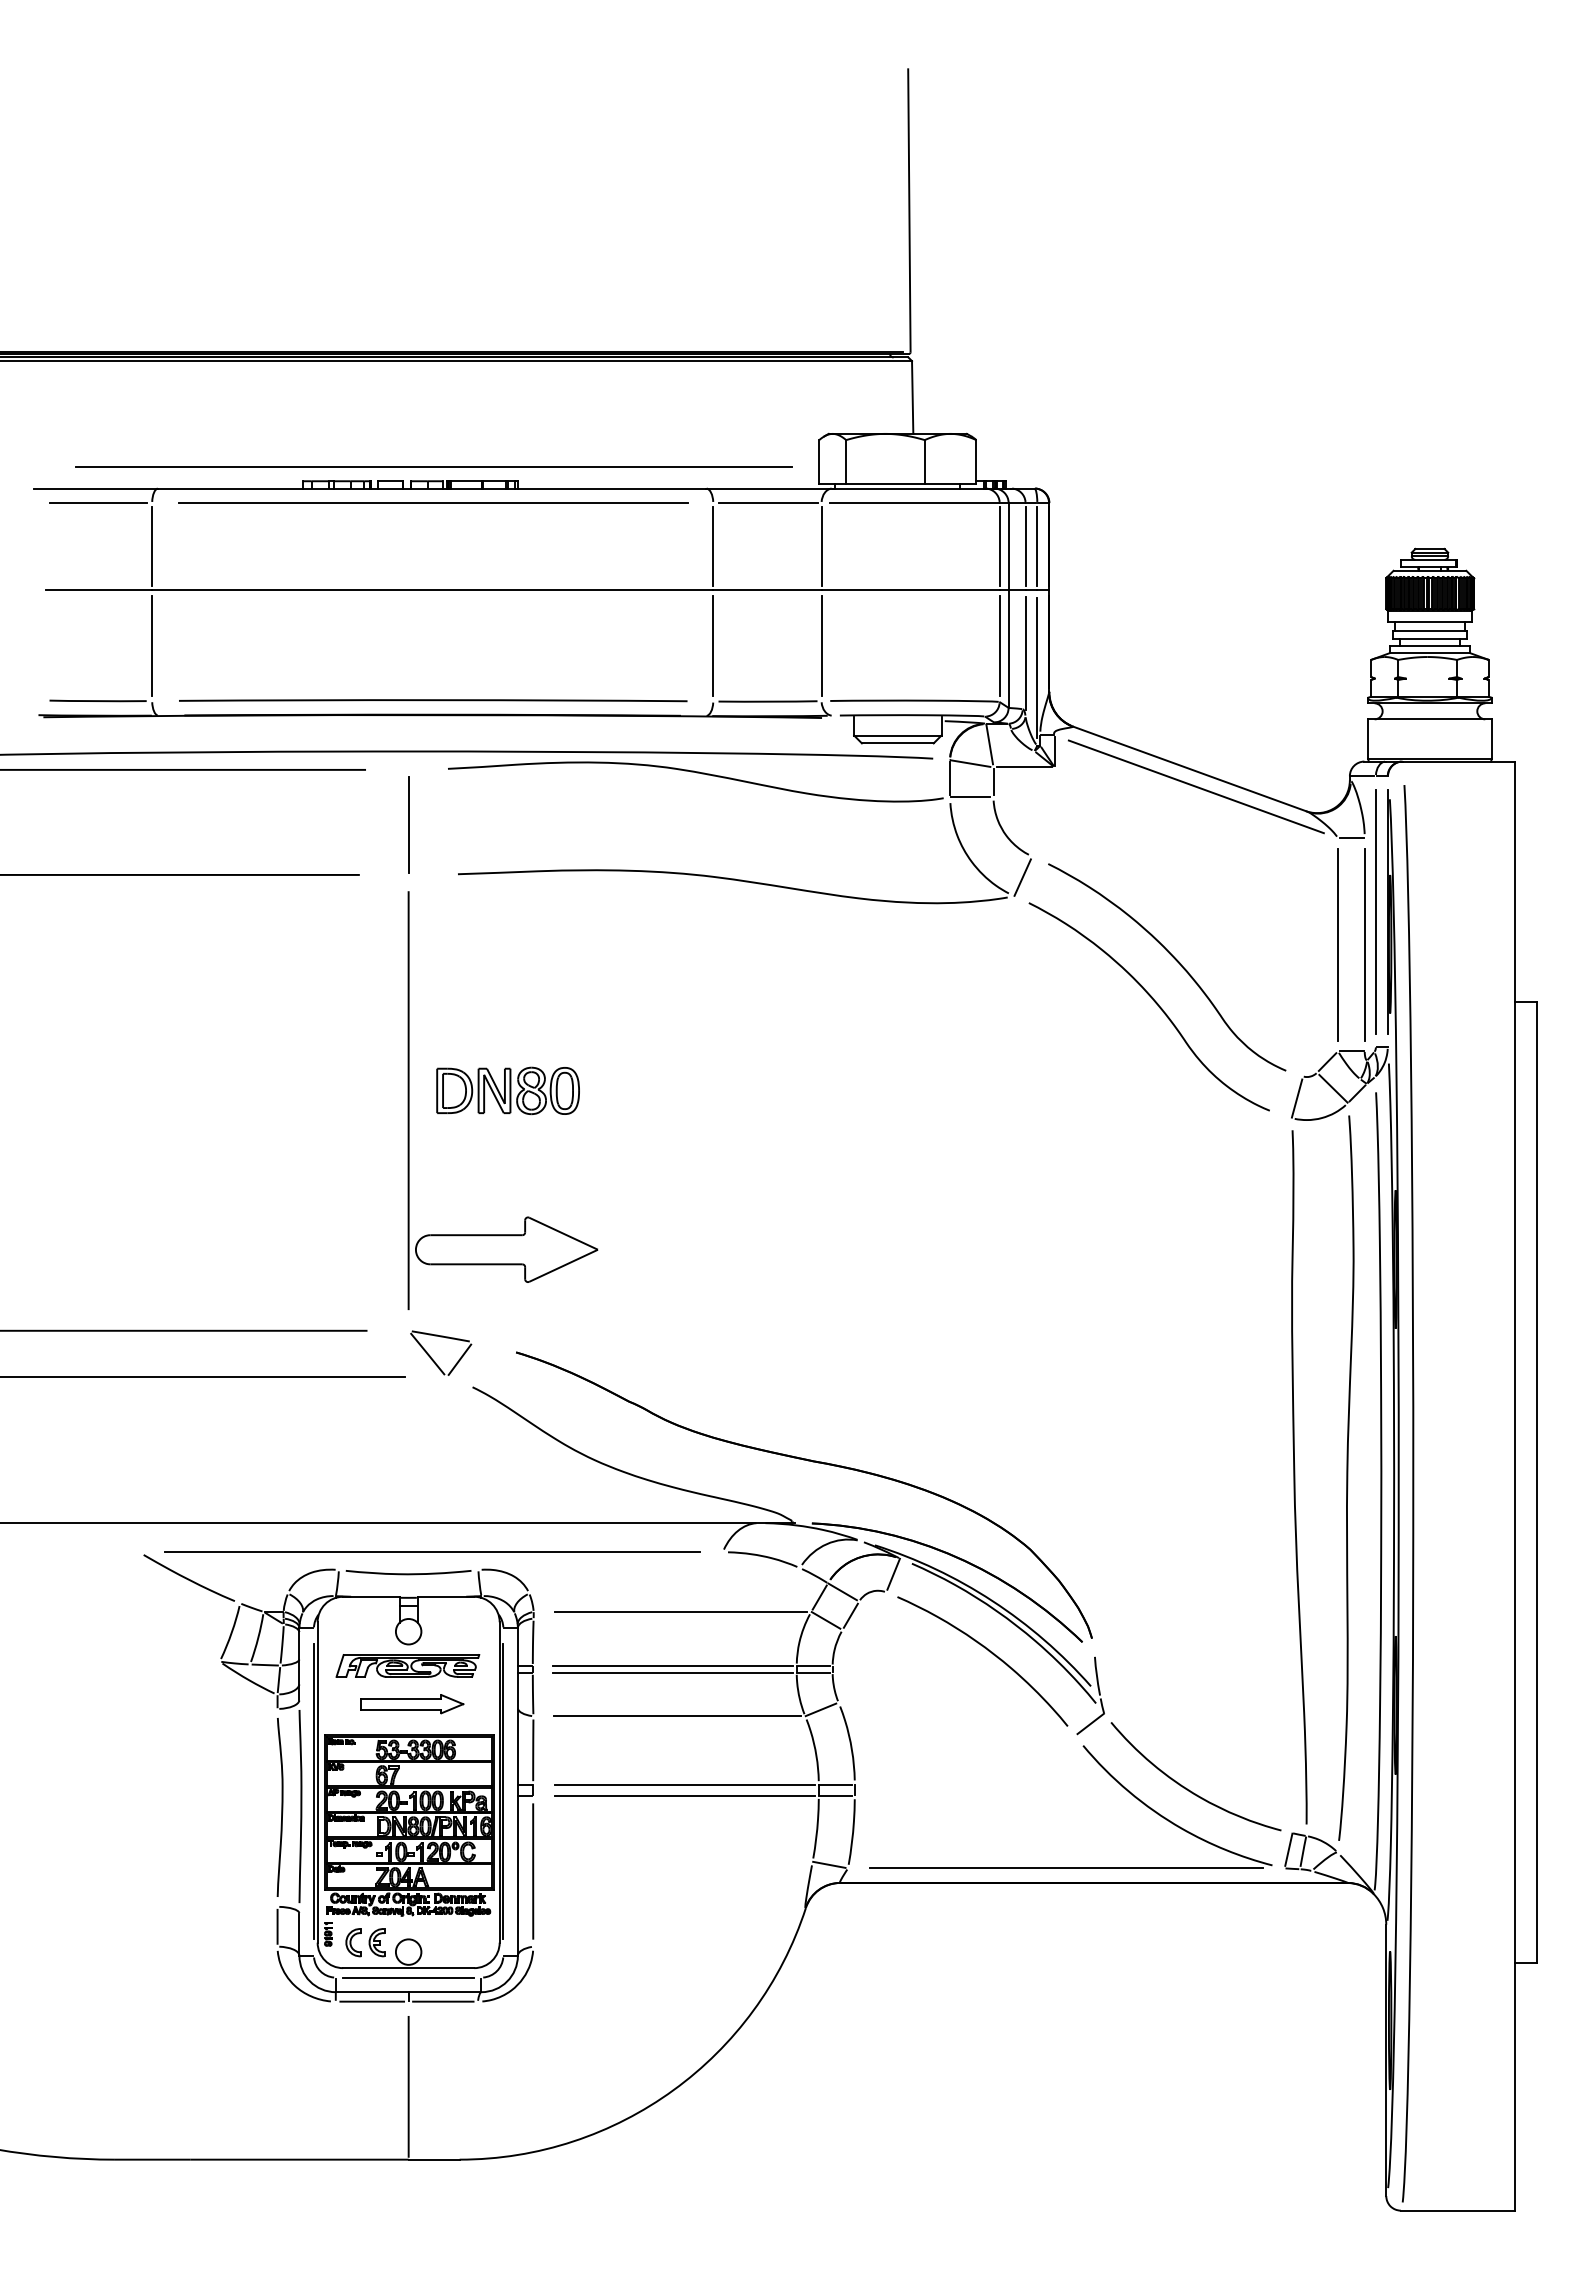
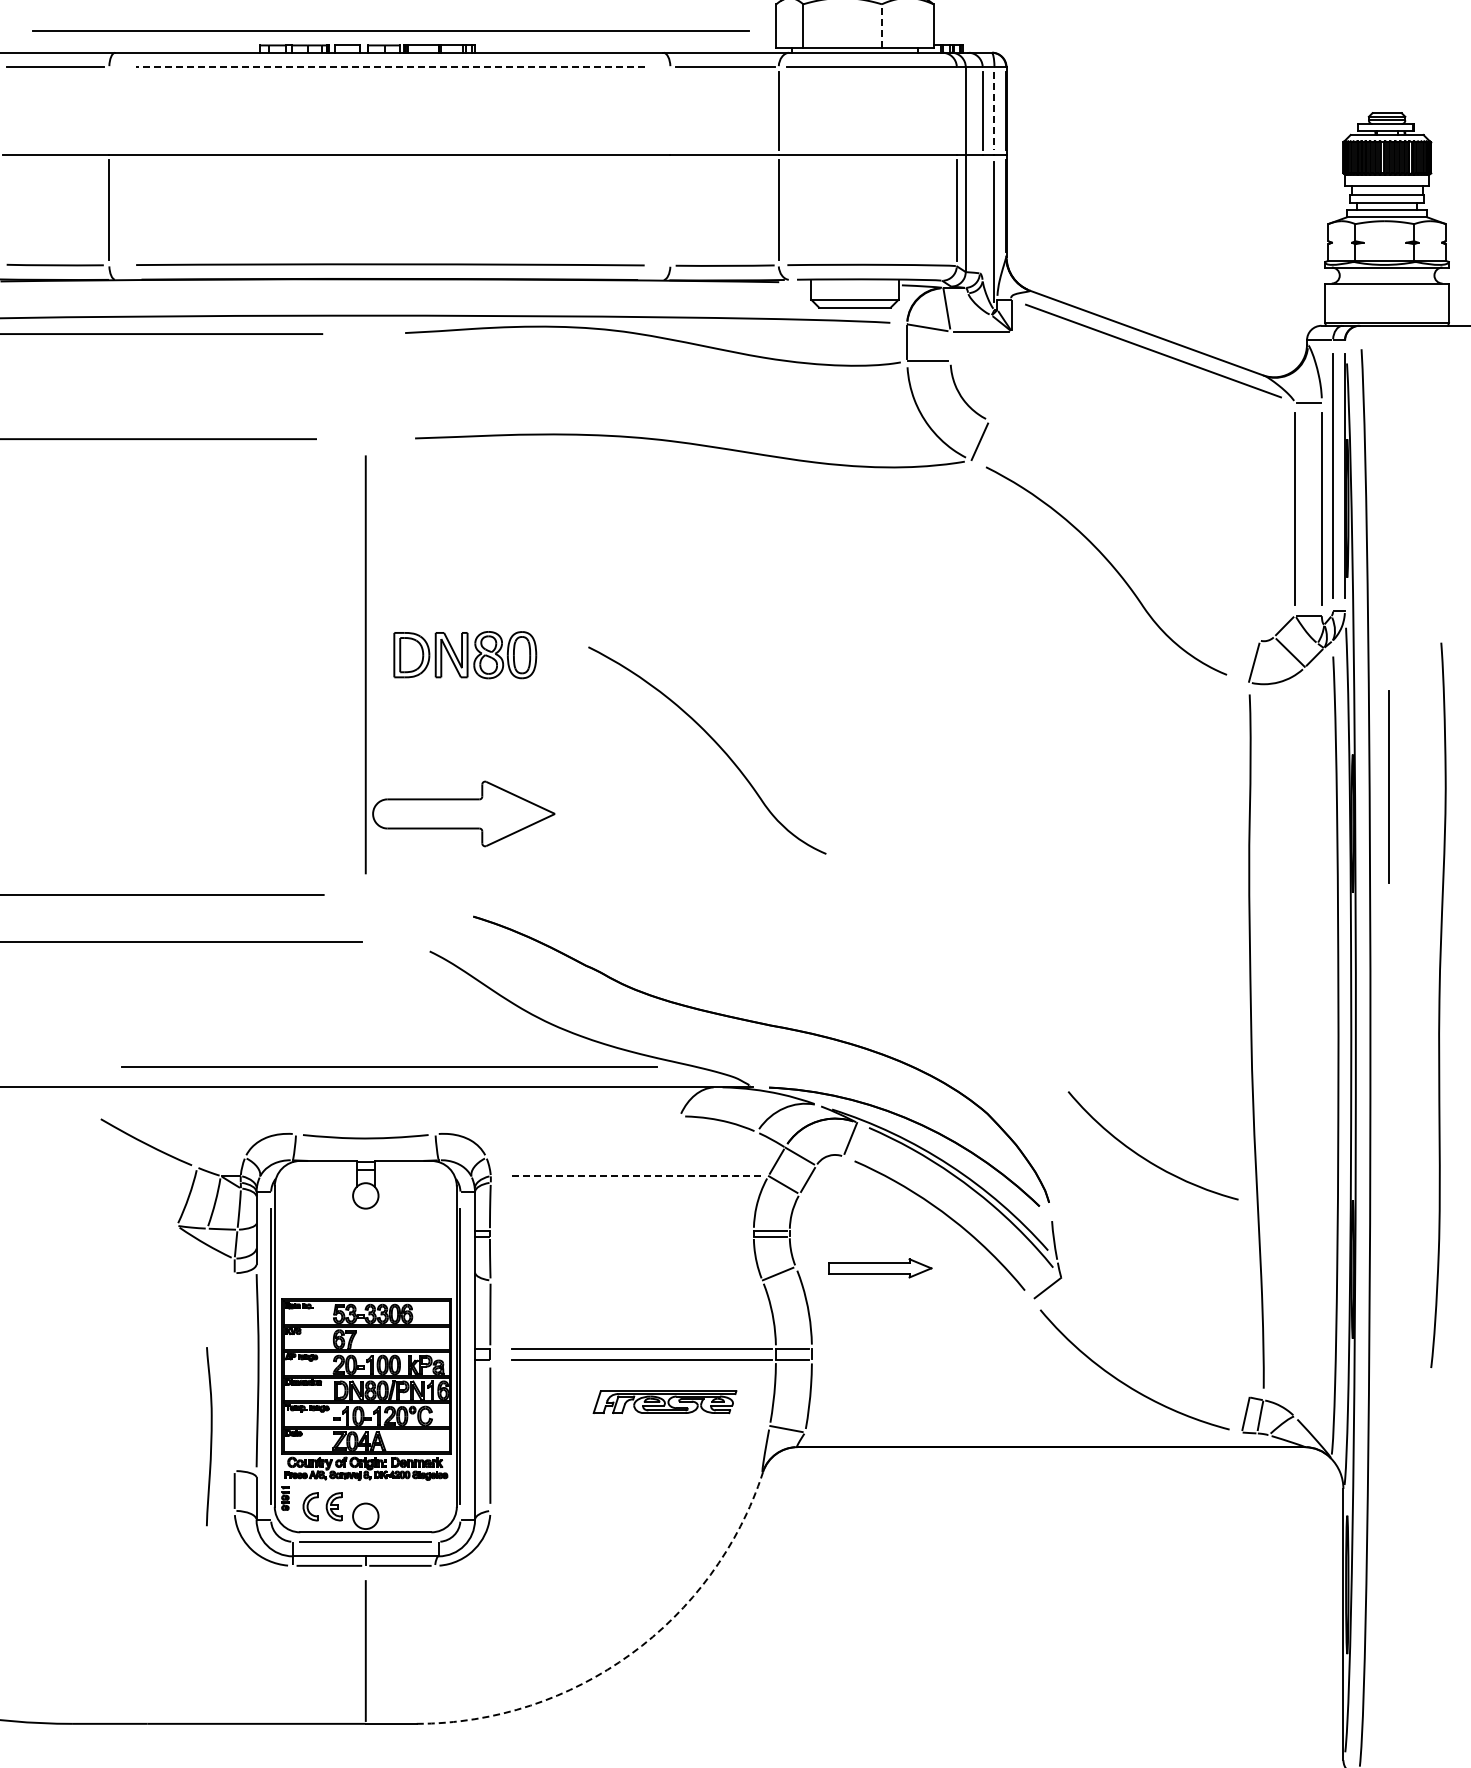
line: (924, 461) -> (881, 25), solid -> dashed
line: (432, 503) -> (389, 67), solid -> dashed
line: (152, 546) -> (109, 110), removed
line: (713, 546) -> (670, 110), removed
line: (999, 546) -> (956, 110), removed
line: (1037, 547) -> (994, 111), solid -> dashed
line: (713, 645) -> (670, 209), removed
line: (1025, 652) -> (982, 216), removed
line: (993, 781) -> (950, 345), removed
line: (408, 824) -> (365, 388), removed
curve: (1174, 959) -> (714, 742), moved
line: (1431, 1222) -> (1388, 786), added
part: (433, 1359) -> (390, 923), removed
curve: (1346, 1477) -> (1438, 1004), moved
line: (432, 1551) -> (389, 1066), moved
line: (681, 1611) -> (638, 1175), solid -> dashed
part: (407, 1665) -> (664, 1401), moved
line: (672, 1666) -> (629, 1230), removed
line: (672, 1672) -> (629, 1236), removed
part: (412, 1704) -> (880, 1268), moved
line: (677, 1716) -> (634, 1280), removed
curve: (1186, 1787) -> (1143, 1156), moved
curve: (281, 1807) -> (210, 1436), moved
line: (1065, 1868) -> (1022, 1432), removed
arc: (673, 2090) -> (630, 1654), solid -> dashed

